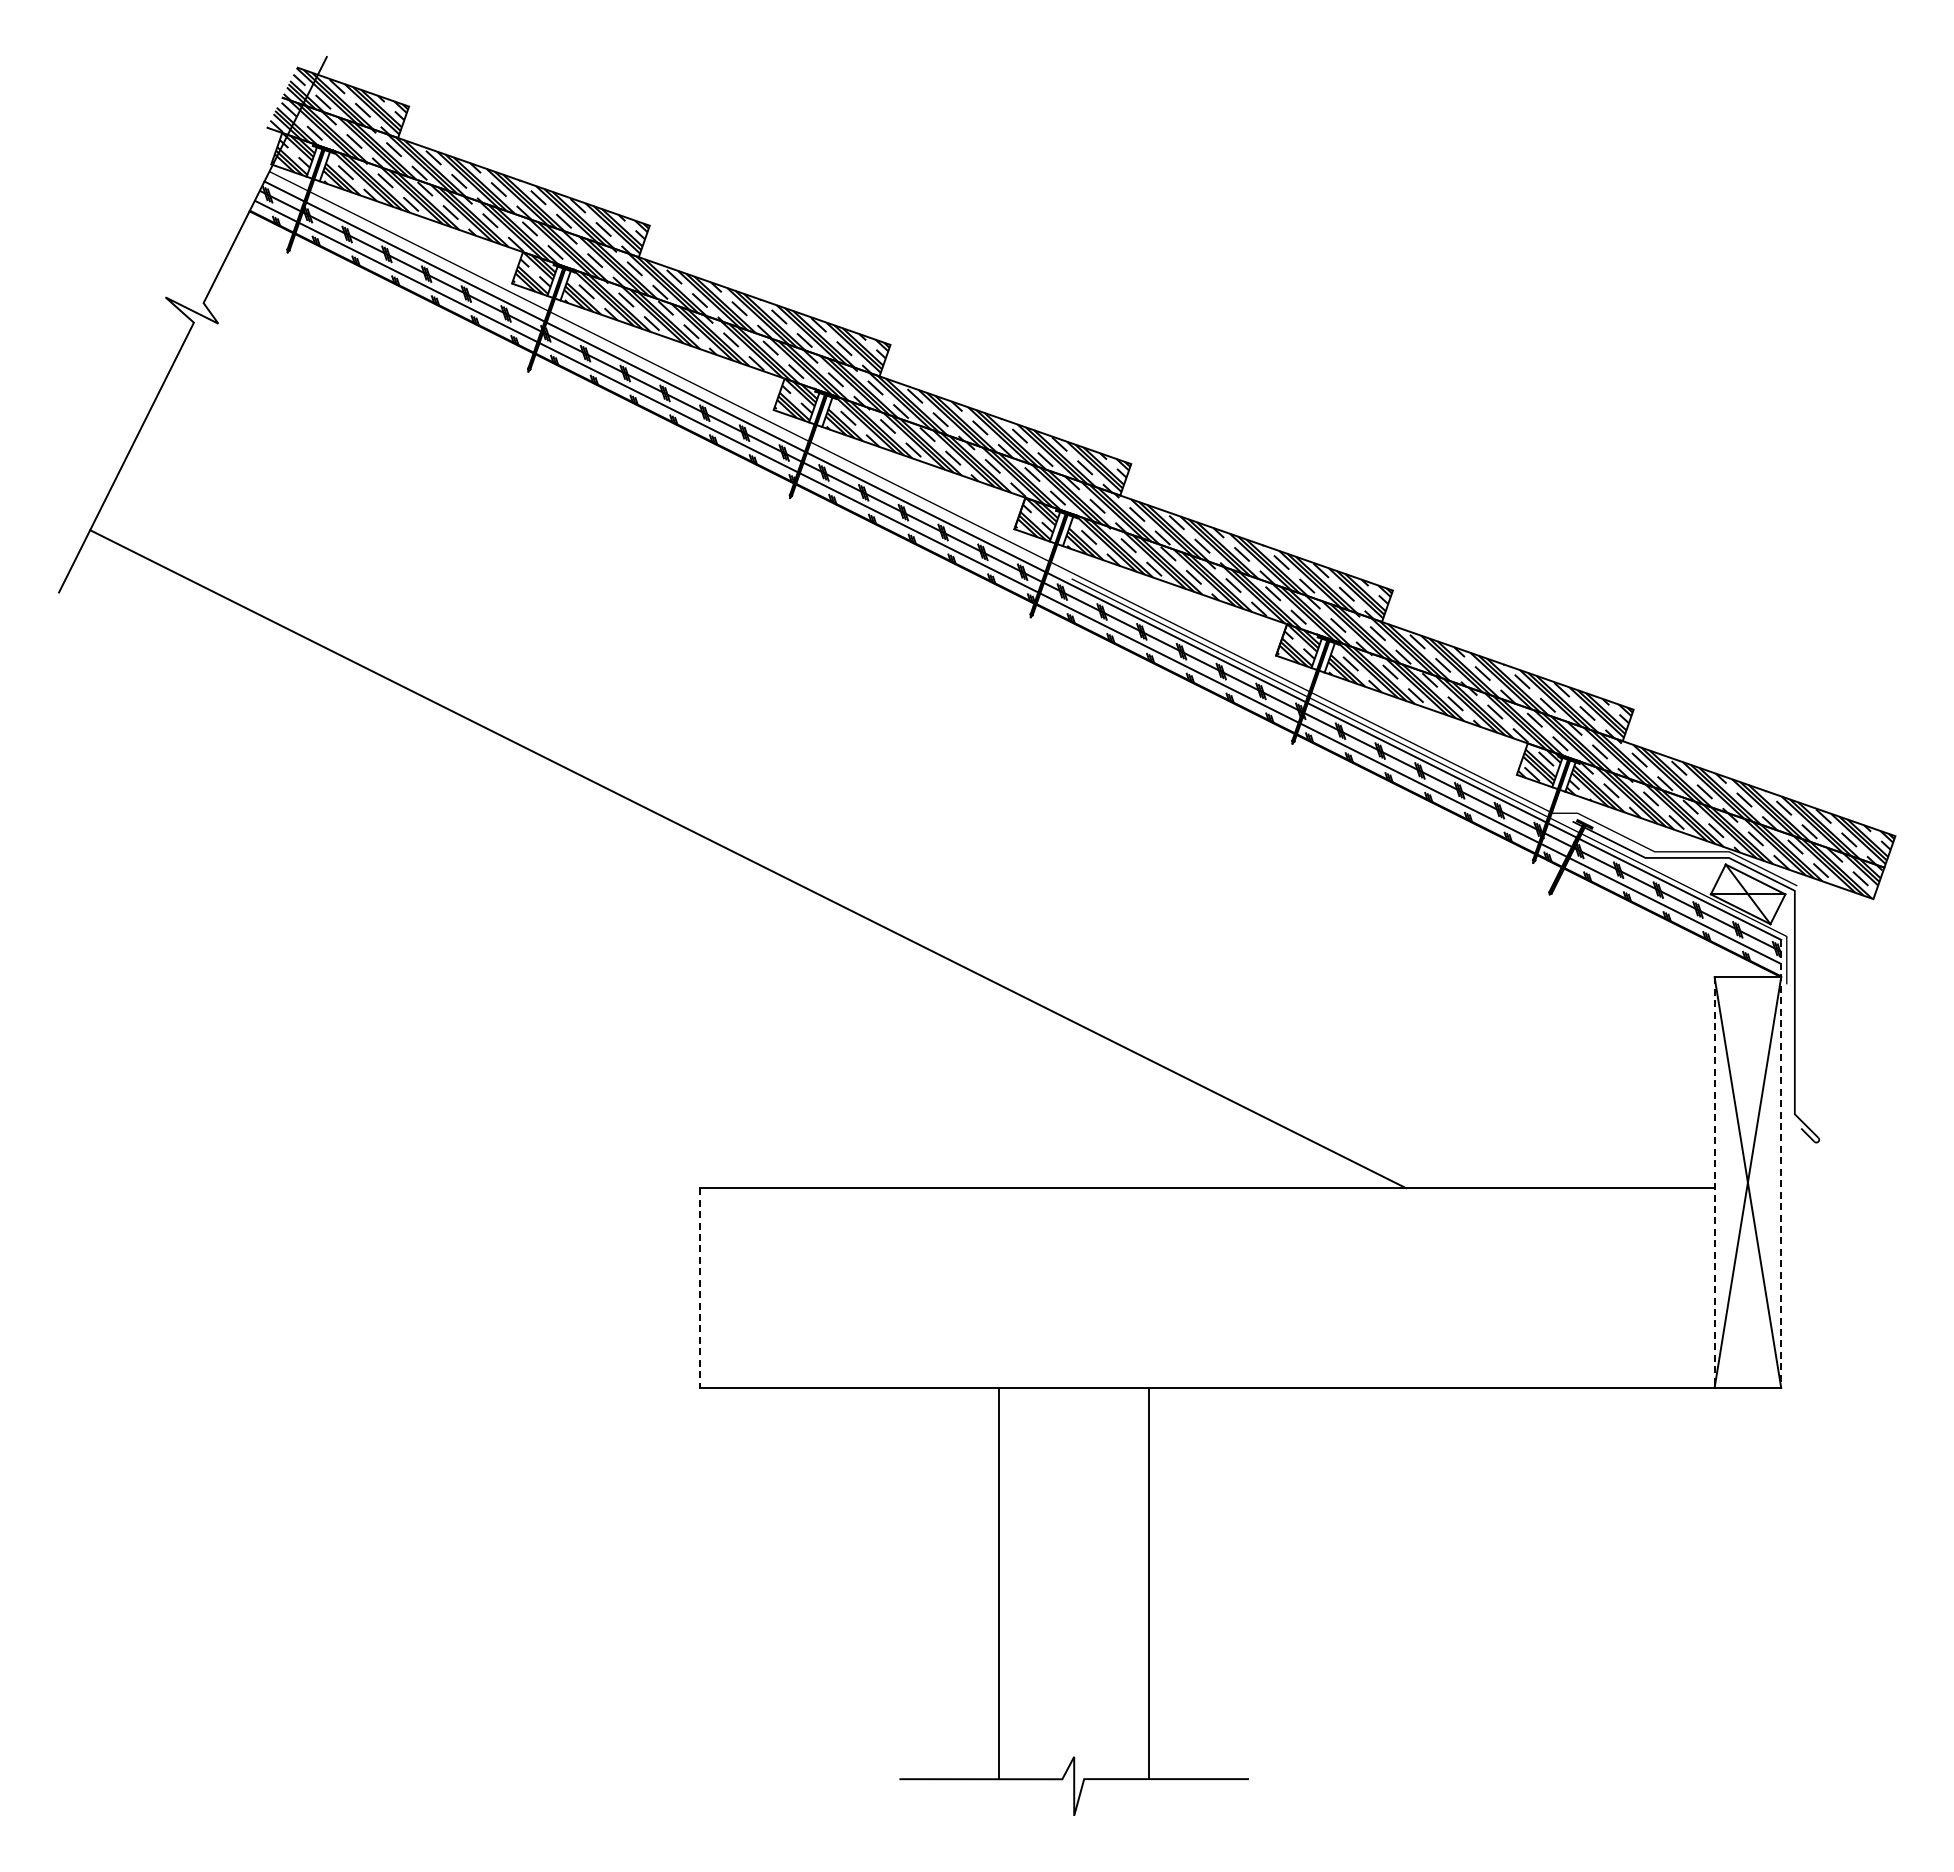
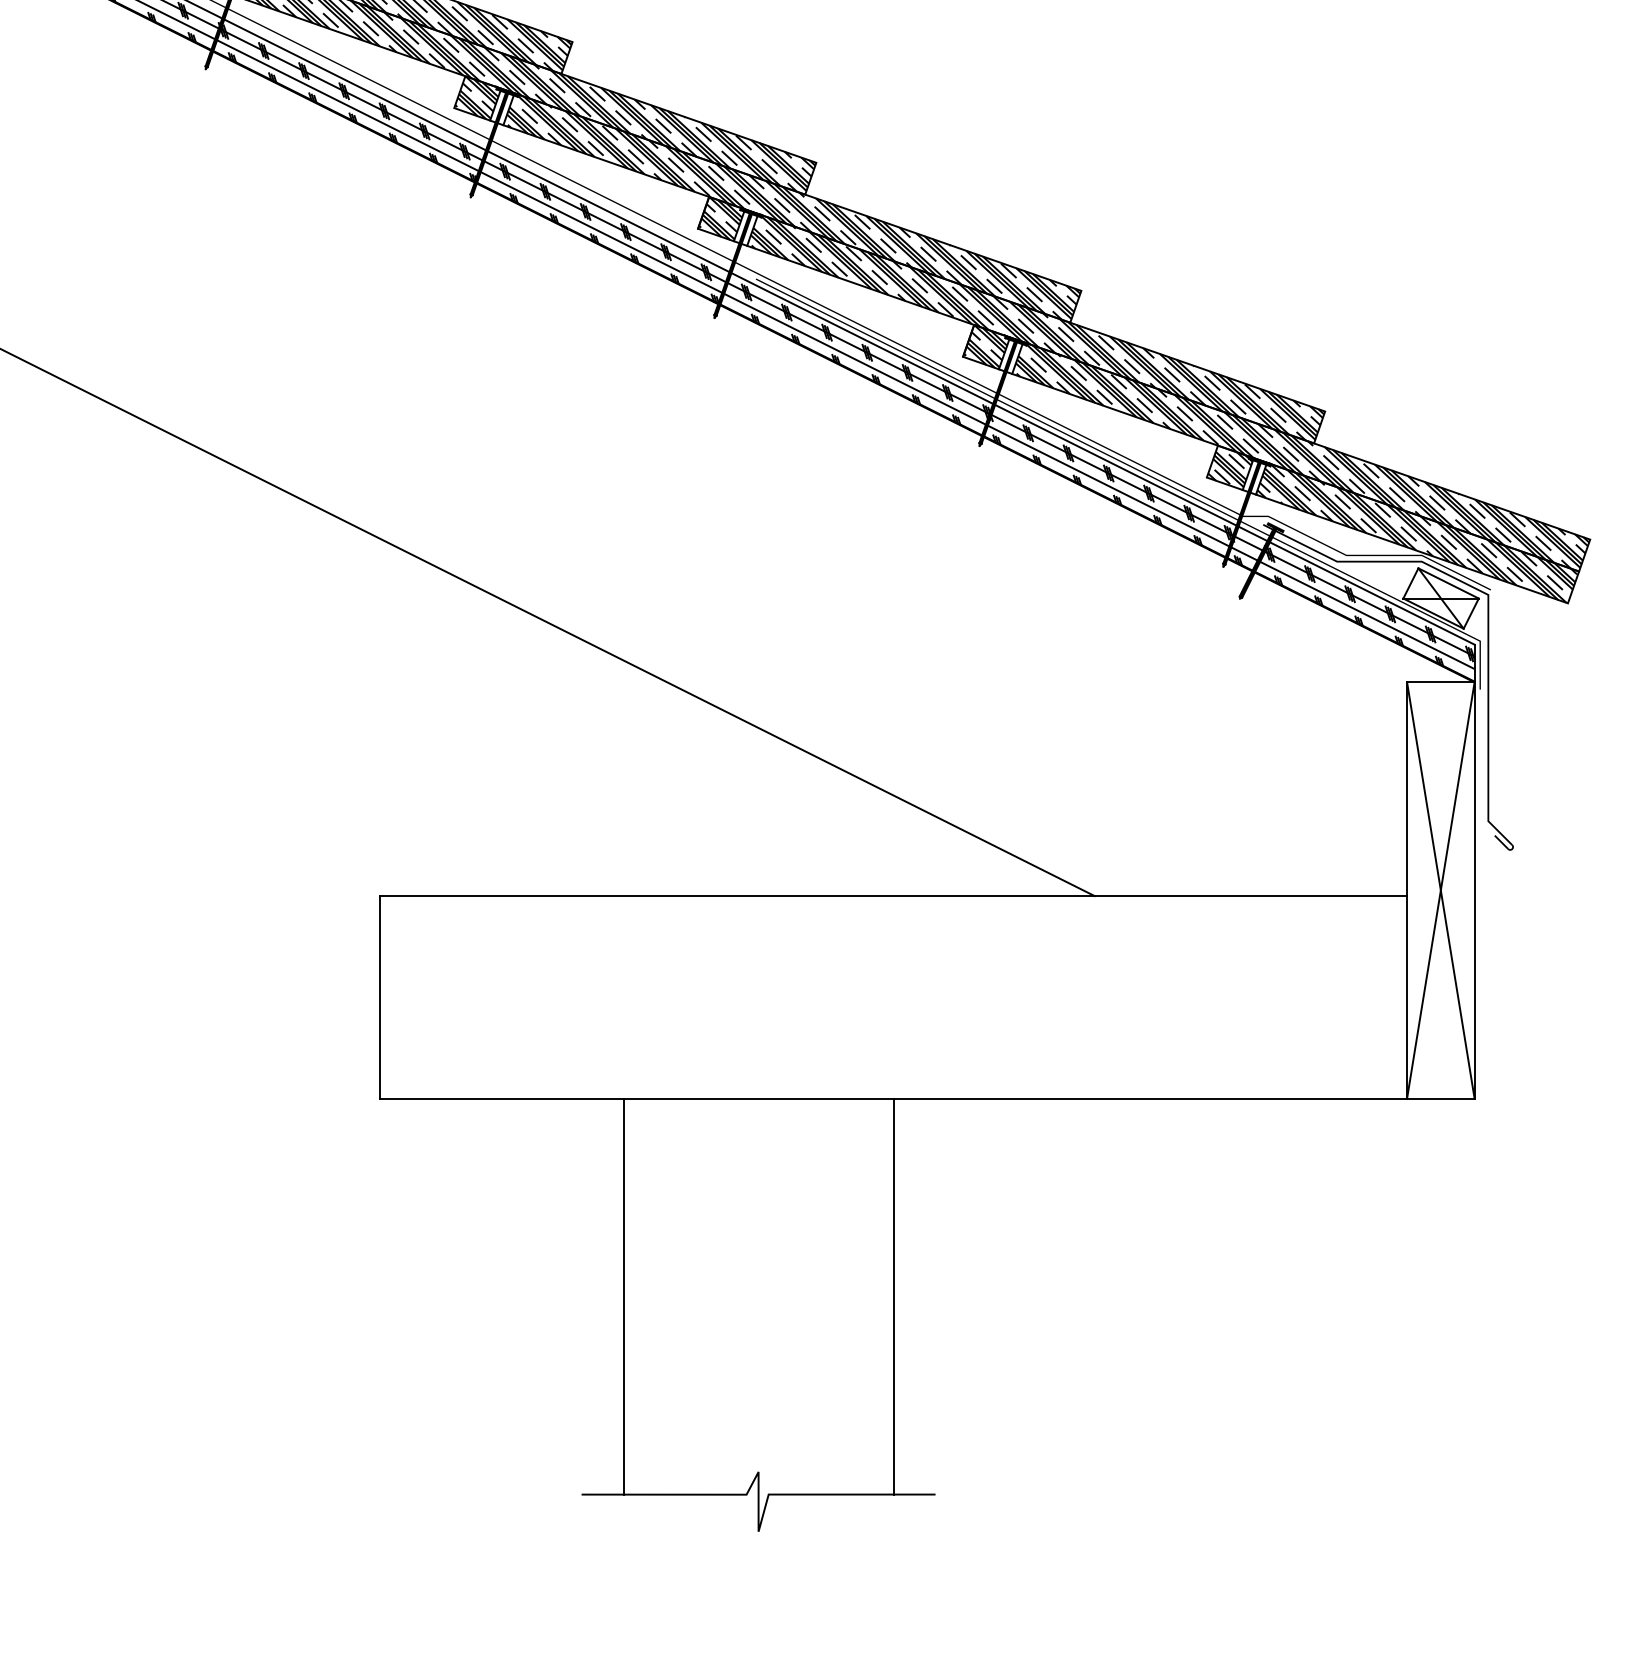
line: (1781, 1164) -> (1474, 872), dashed -> solid
line: (1714, 1183) -> (1407, 891), dashed -> solid
line: (700, 1288) -> (380, 997), dashed -> solid
line: (998, 1583) -> (623, 1296), moved
line: (1149, 1583) -> (893, 1296), moved

